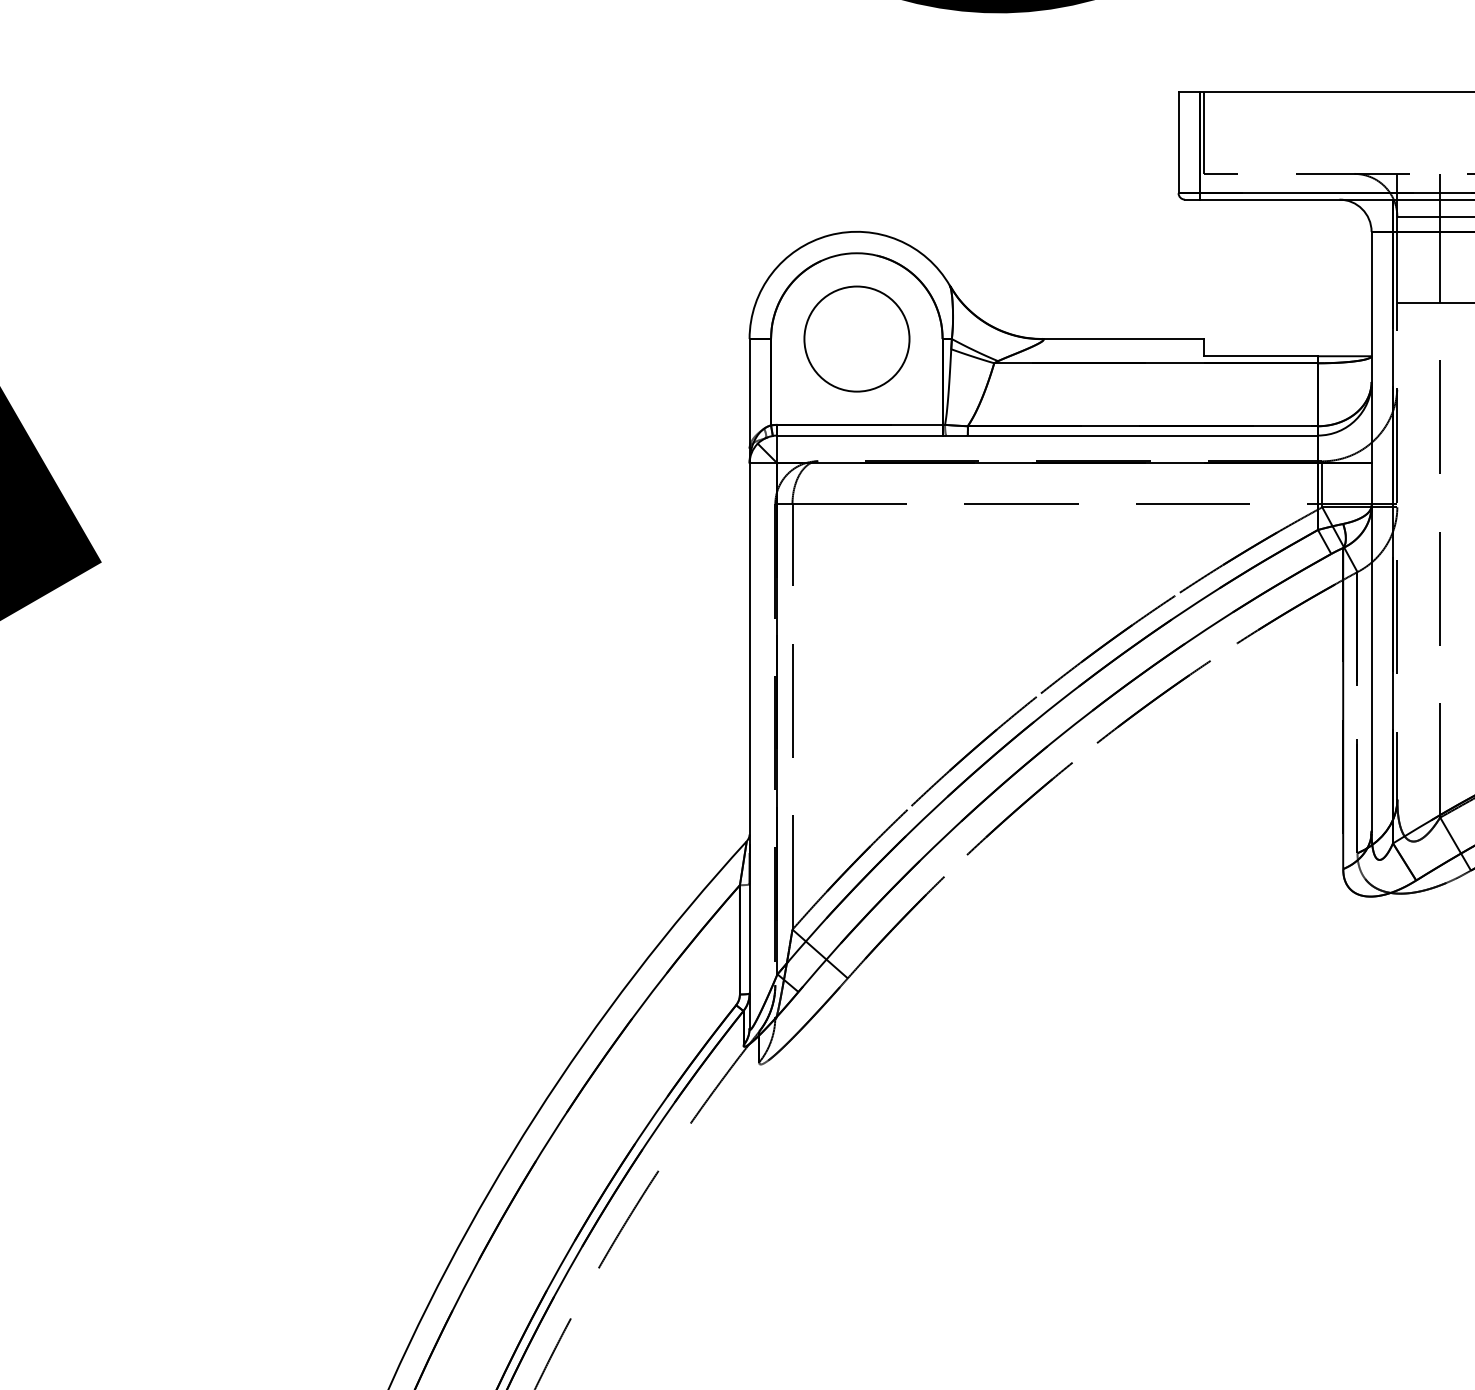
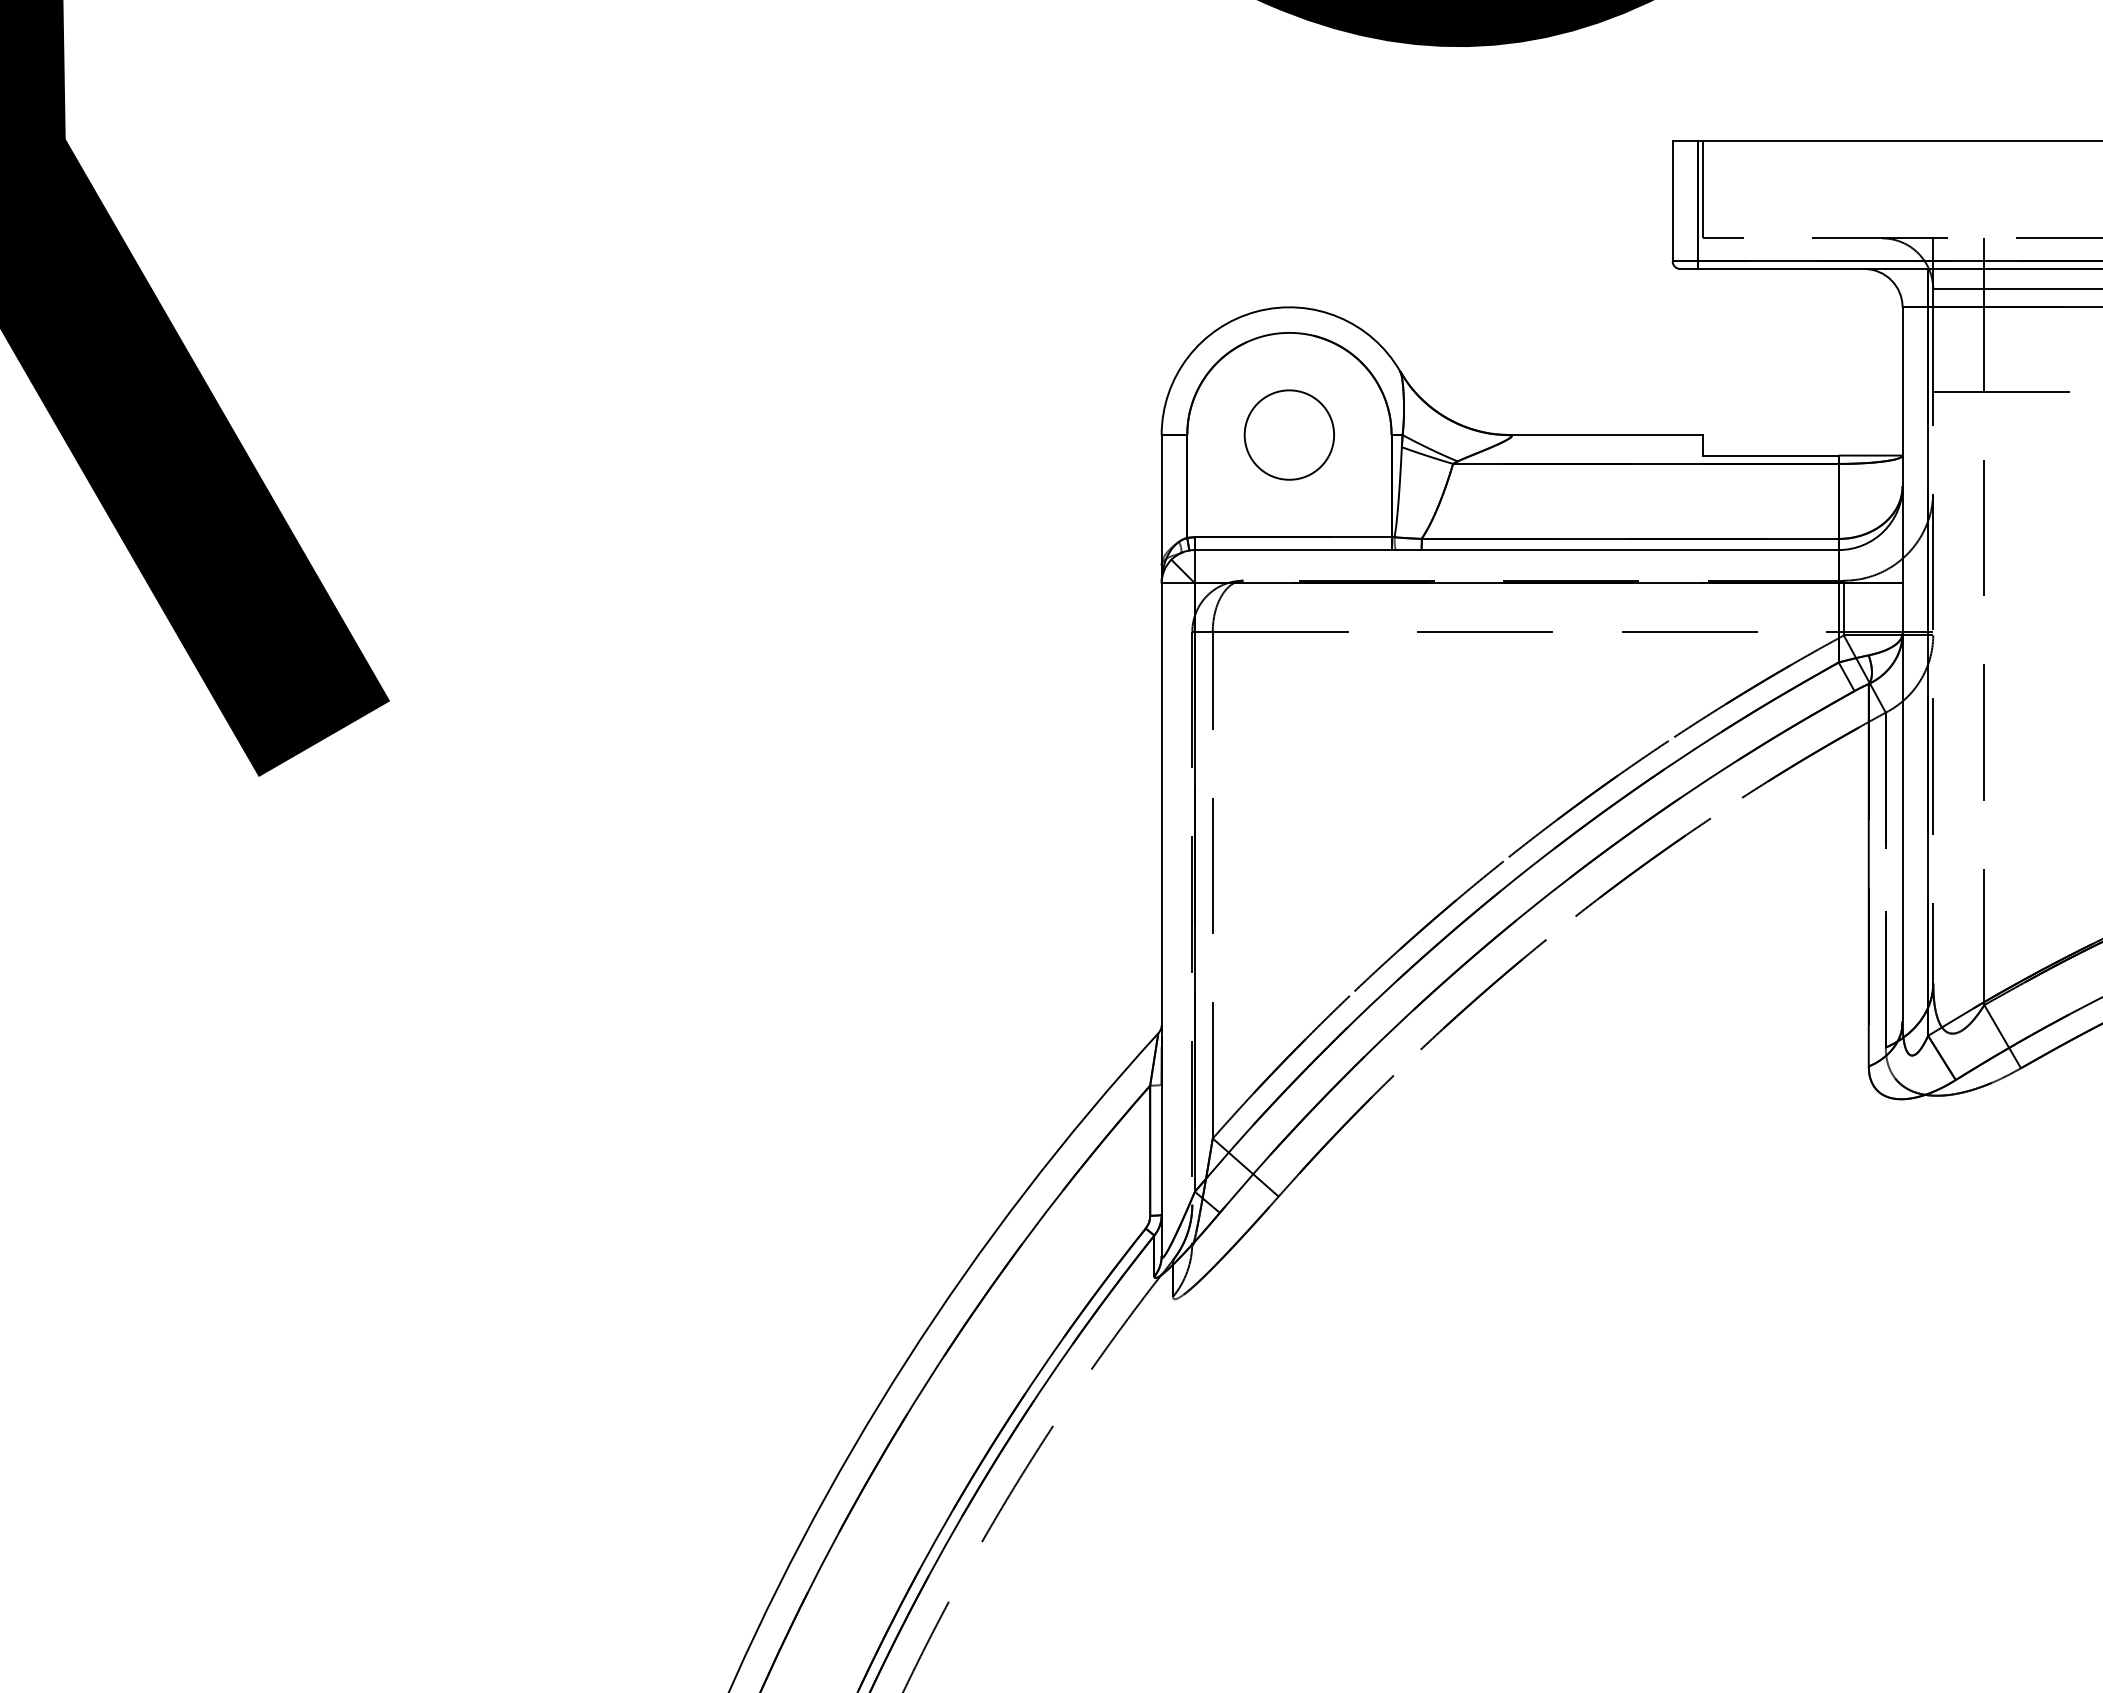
circle: (856, 338) -> (1288, 434), size x0.71

